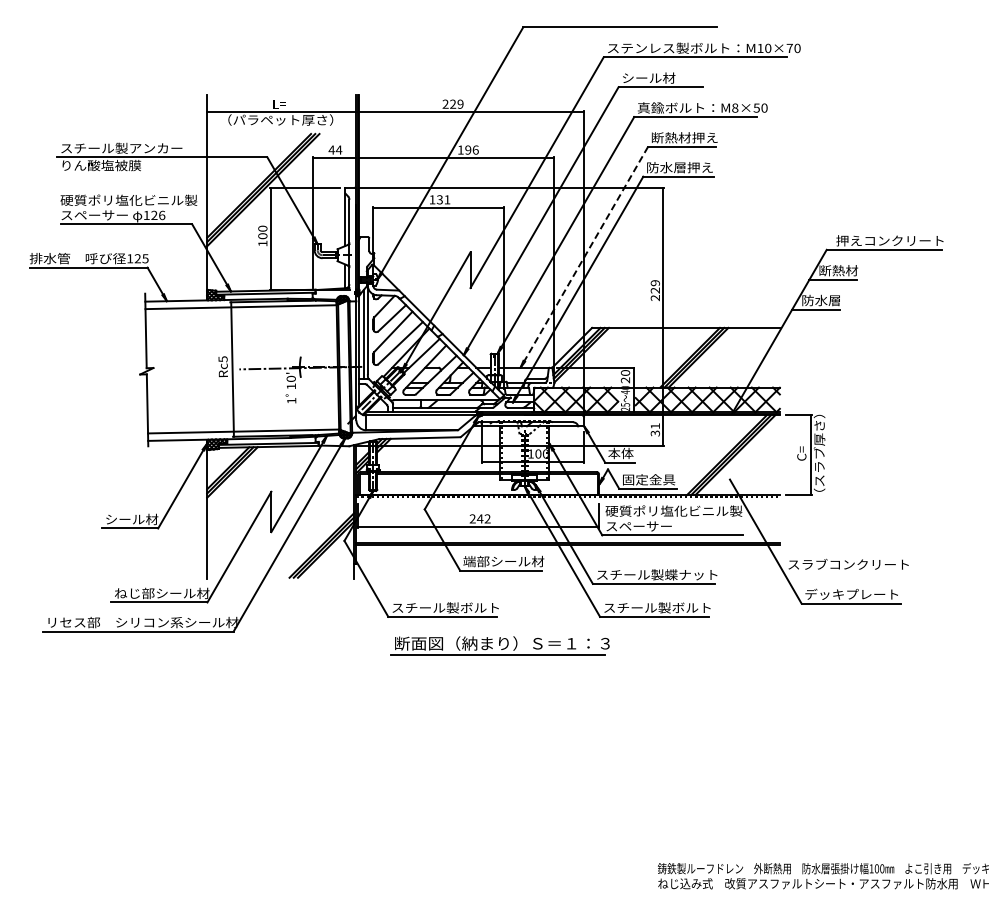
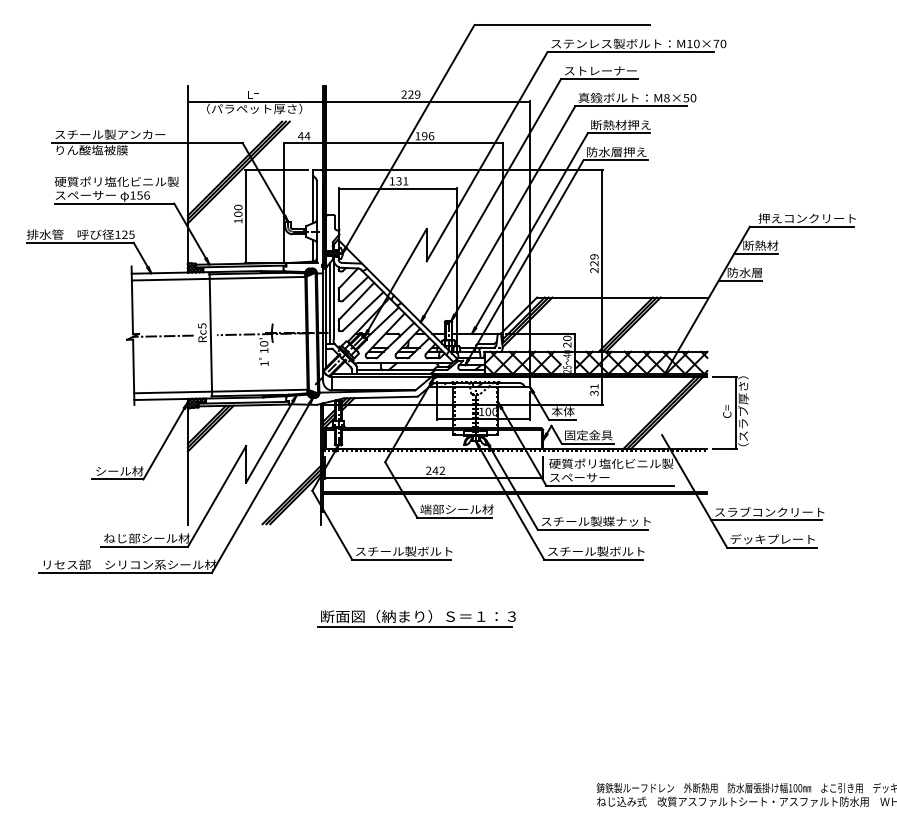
text: (662, 77) -> (600, 70), シール材 -> ストレーナー
text: (154, 215) -> (140, 195), 126 -> 156
line: (584, 257) -> (530, 233), dashed -> solid
line: (179, 370) -> (162, 336), added
line: (845, 573) -> (766, 520), added
part: (499, 645) -> (415, 618), moved

